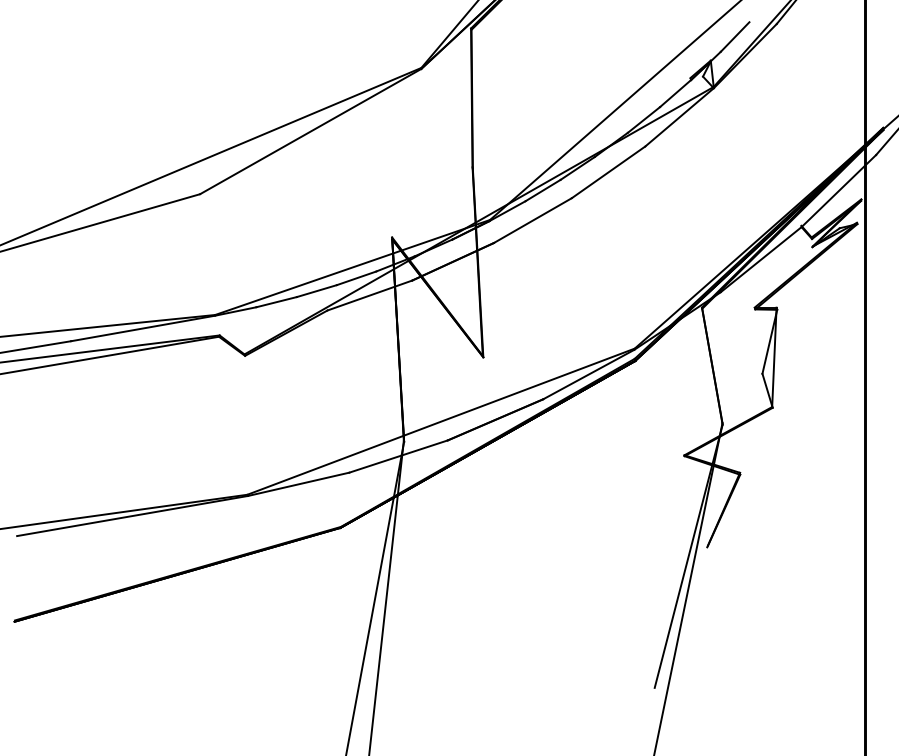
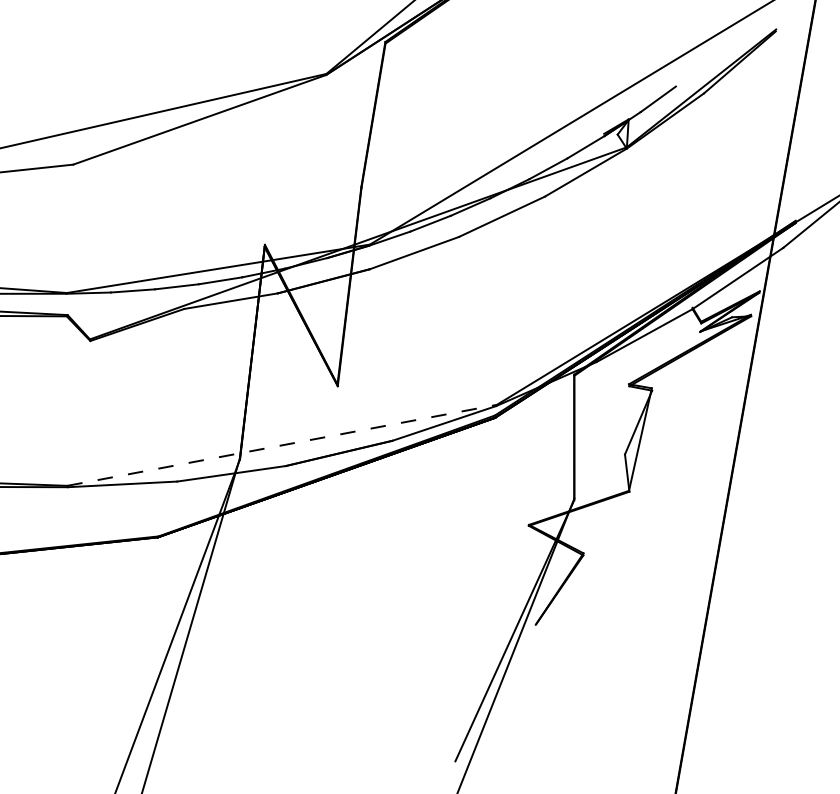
line: (441, 421) -> (282, 445), solid -> dashed

